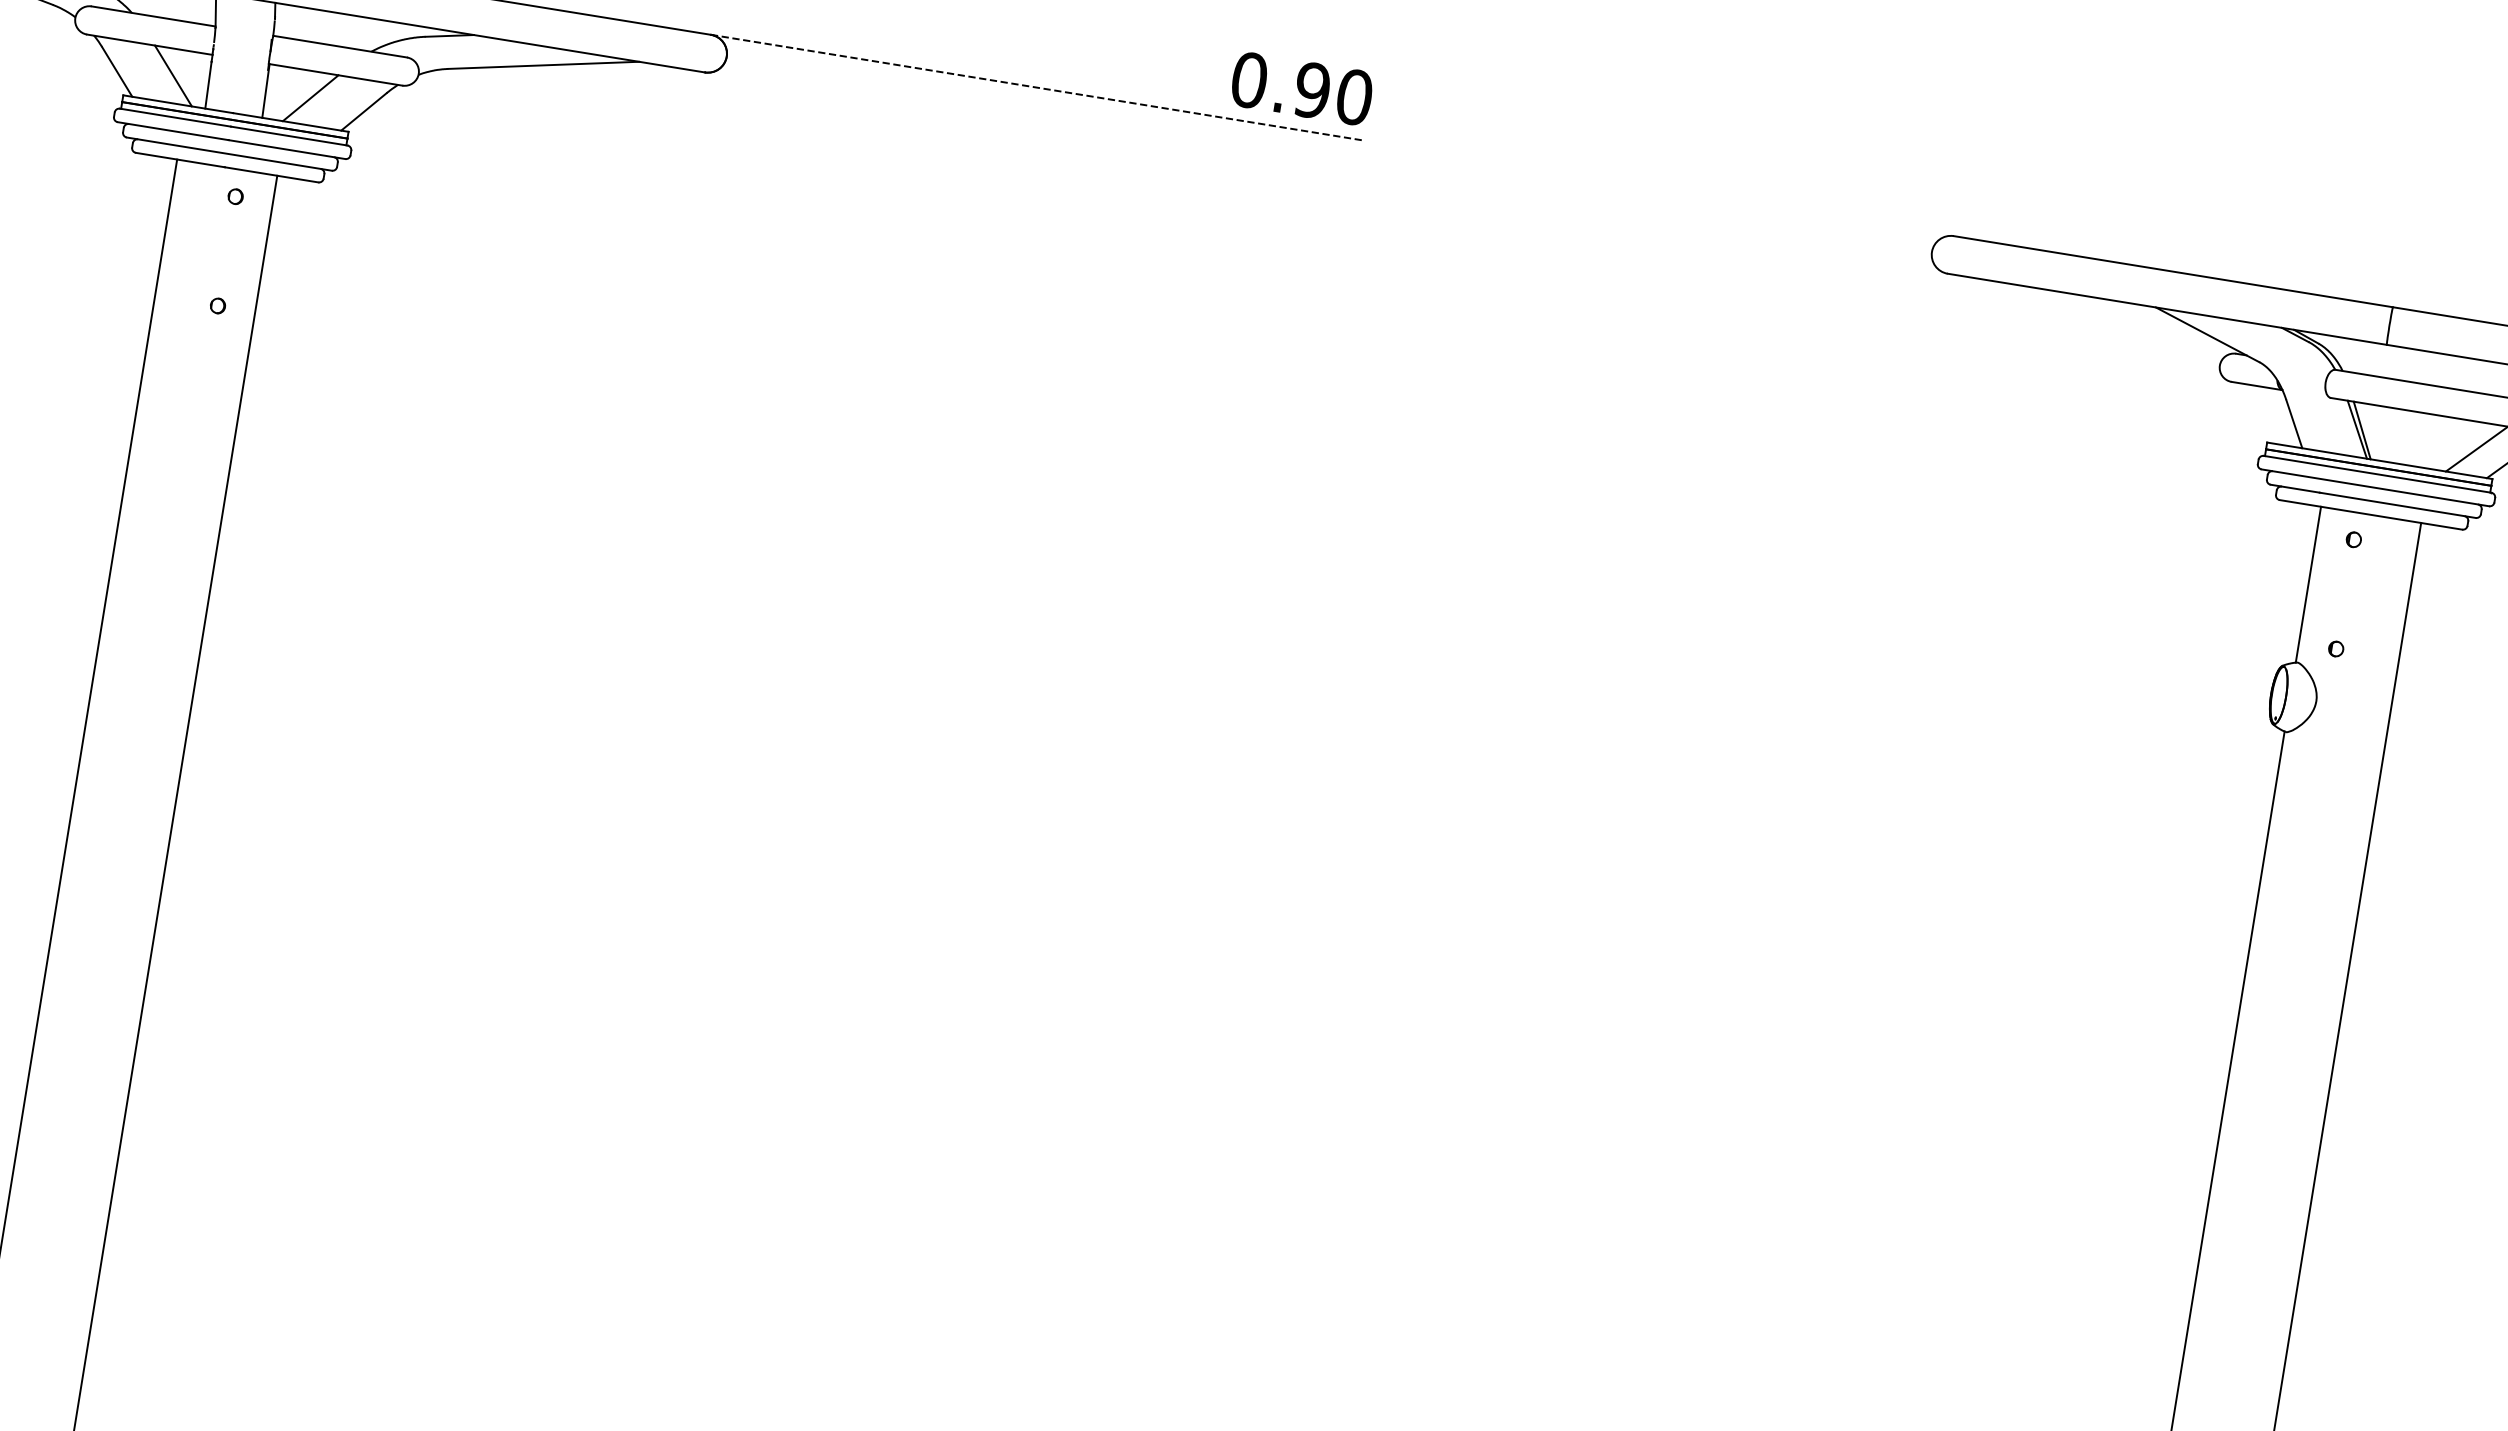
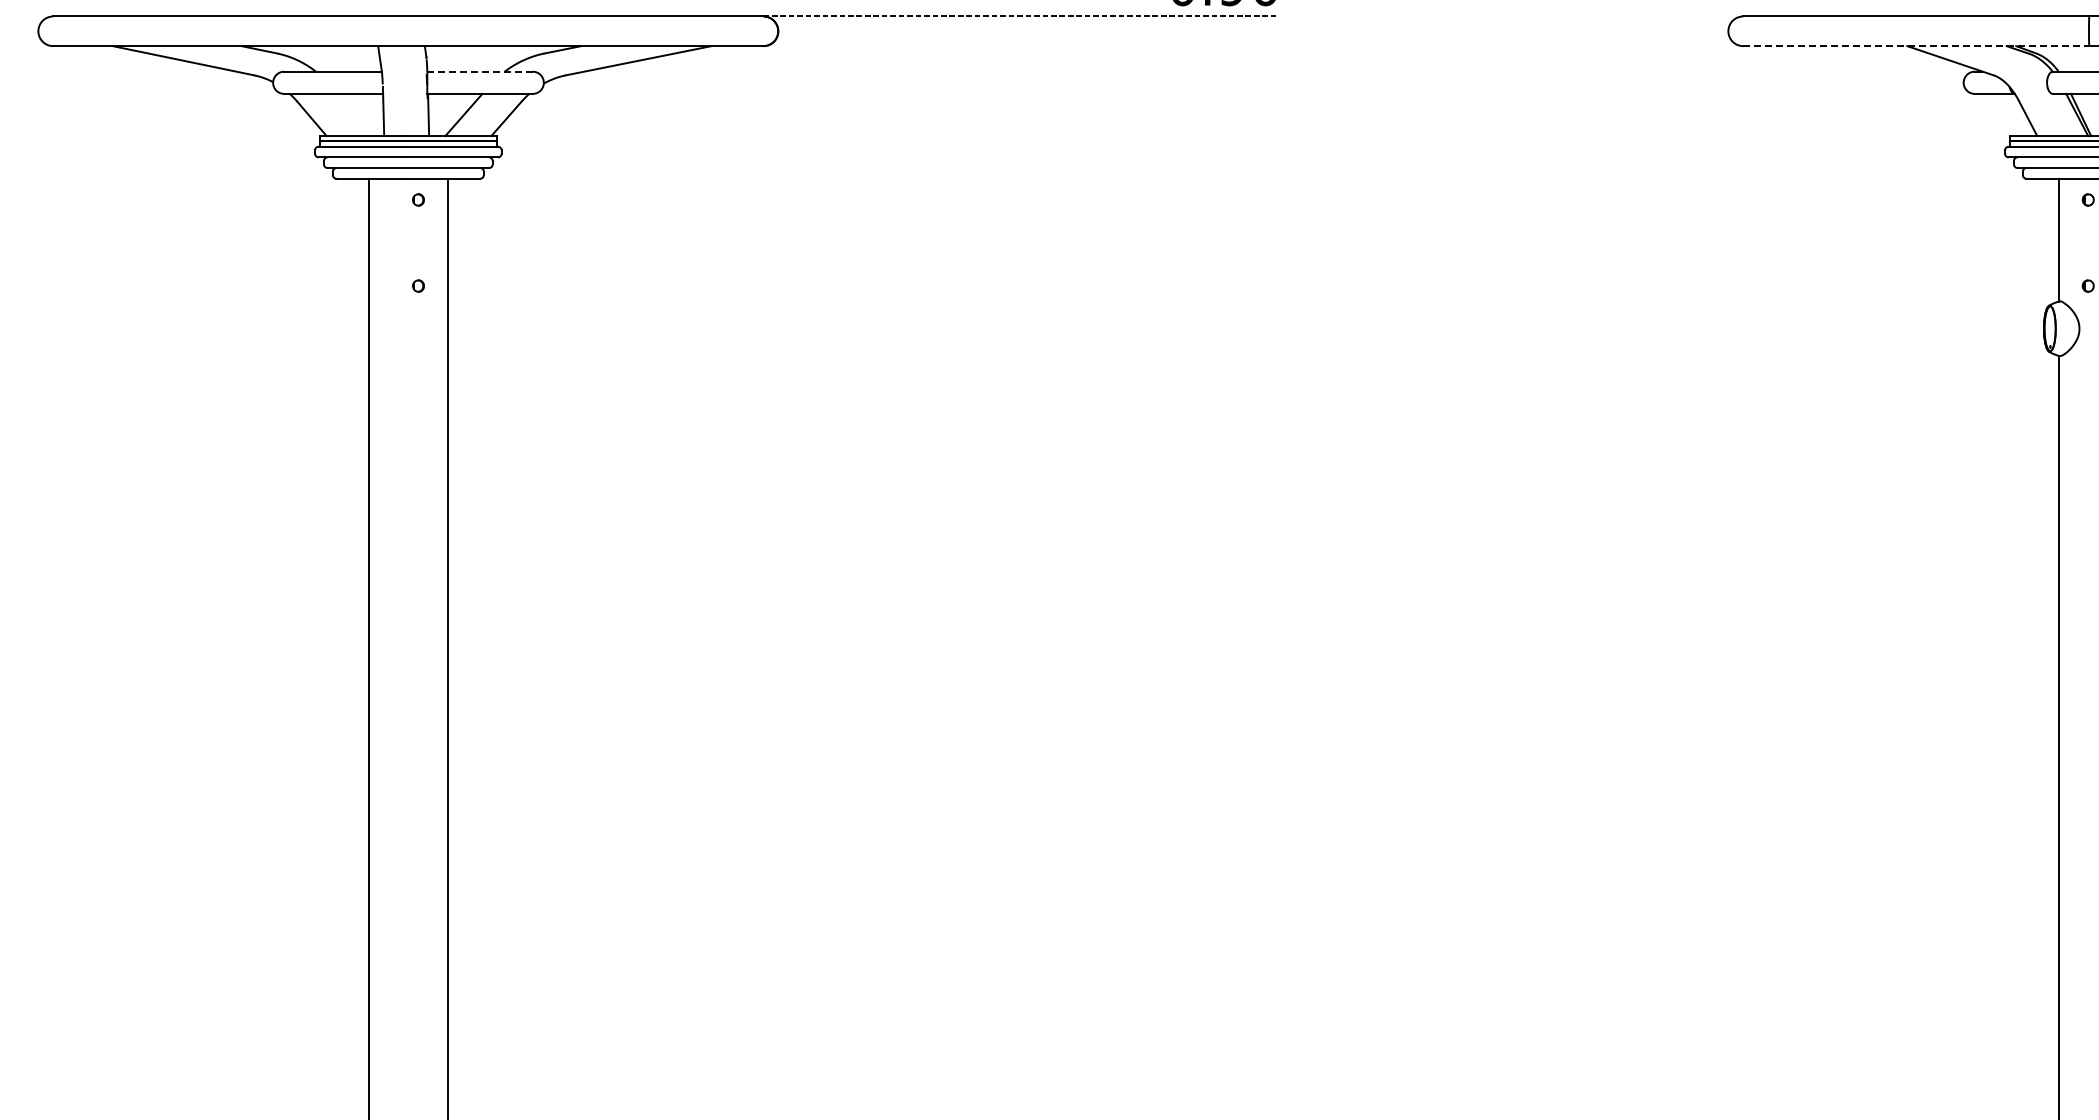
line: (340, 46) -> (480, 71), solid -> dashed
line: (173, 75) -> (355, 114), removed
line: (2167, 309) -> (1916, 46), solid -> dashed

